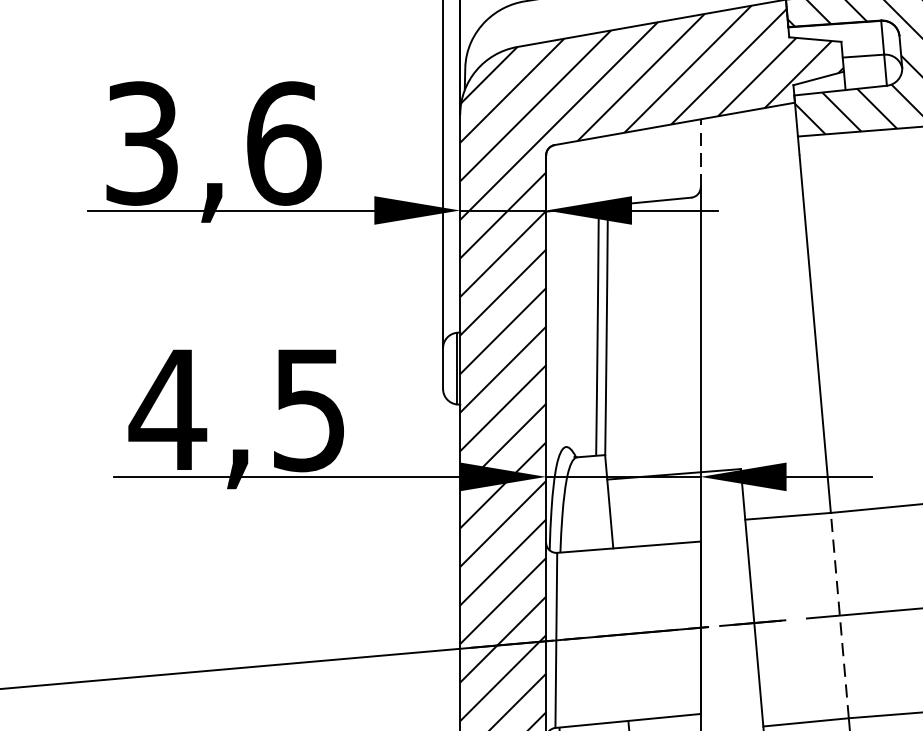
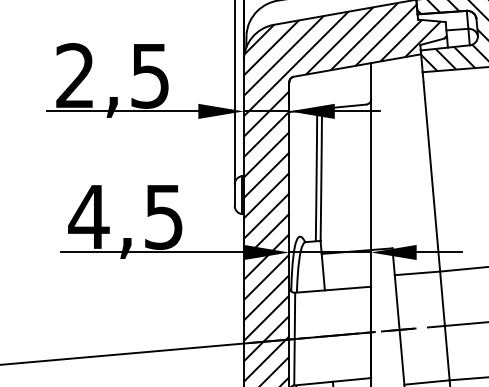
text: (214, 142) -> (113, 75), 3,6 -> 2,5
line: (701, 152) -> (371, 80), dashed -> solid
line: (839, 614) -> (444, 325), dashed -> solid

